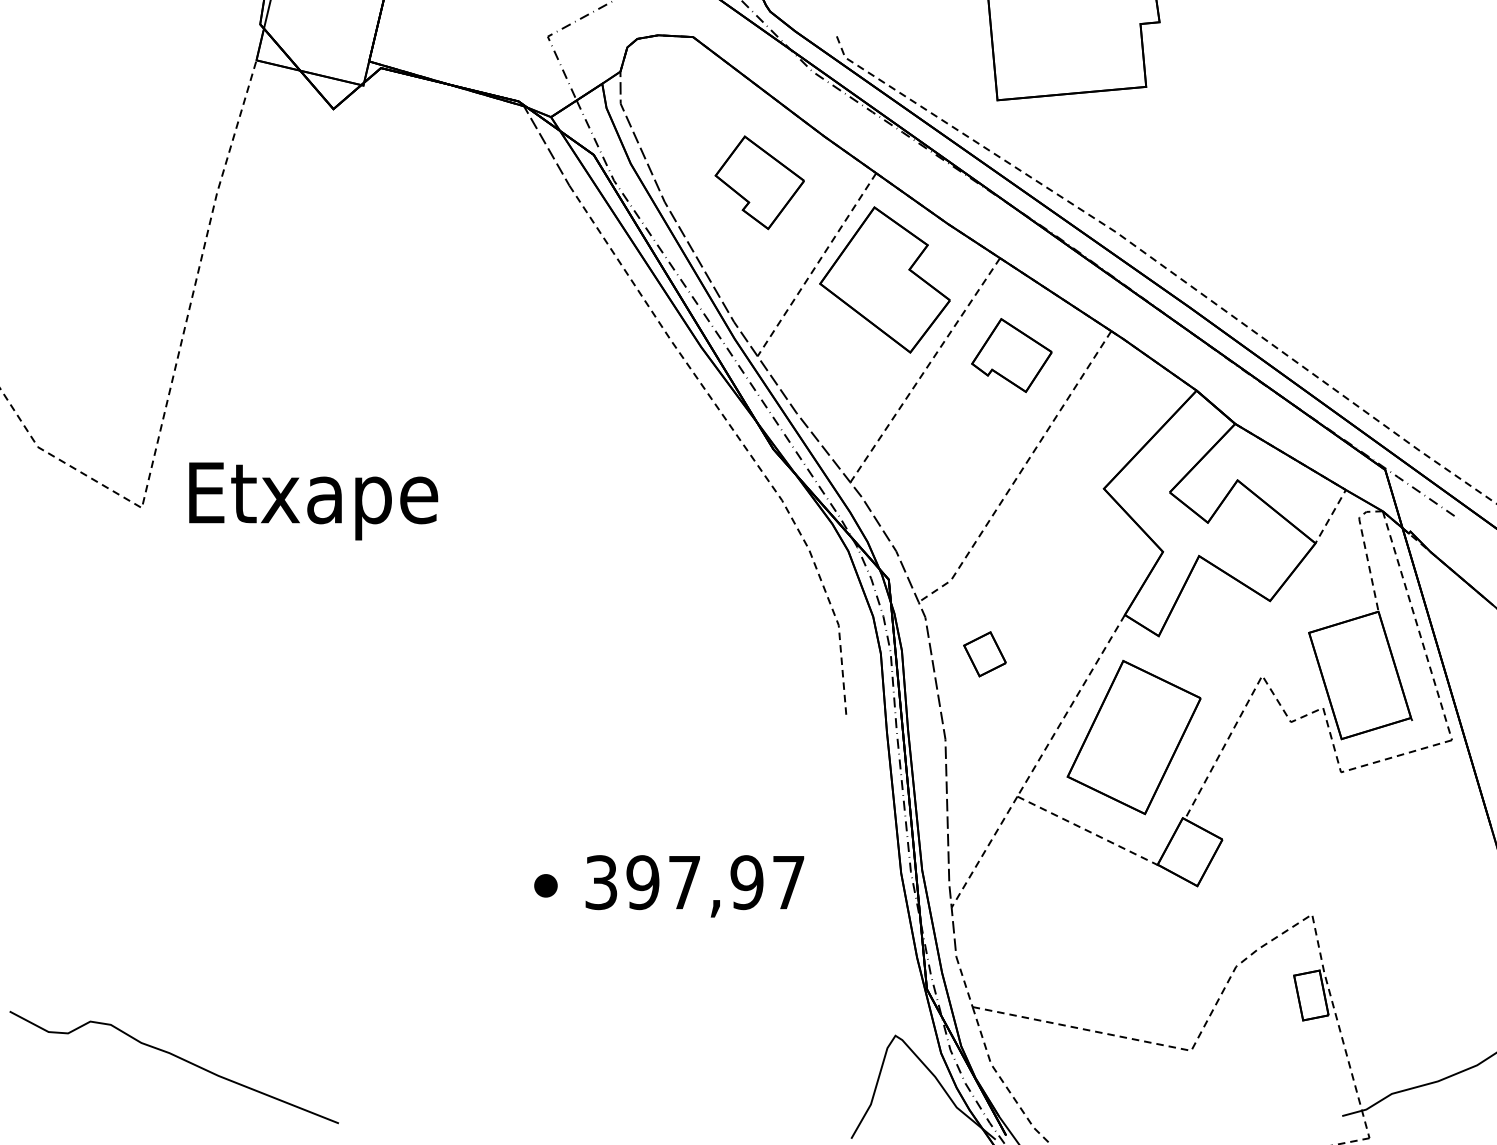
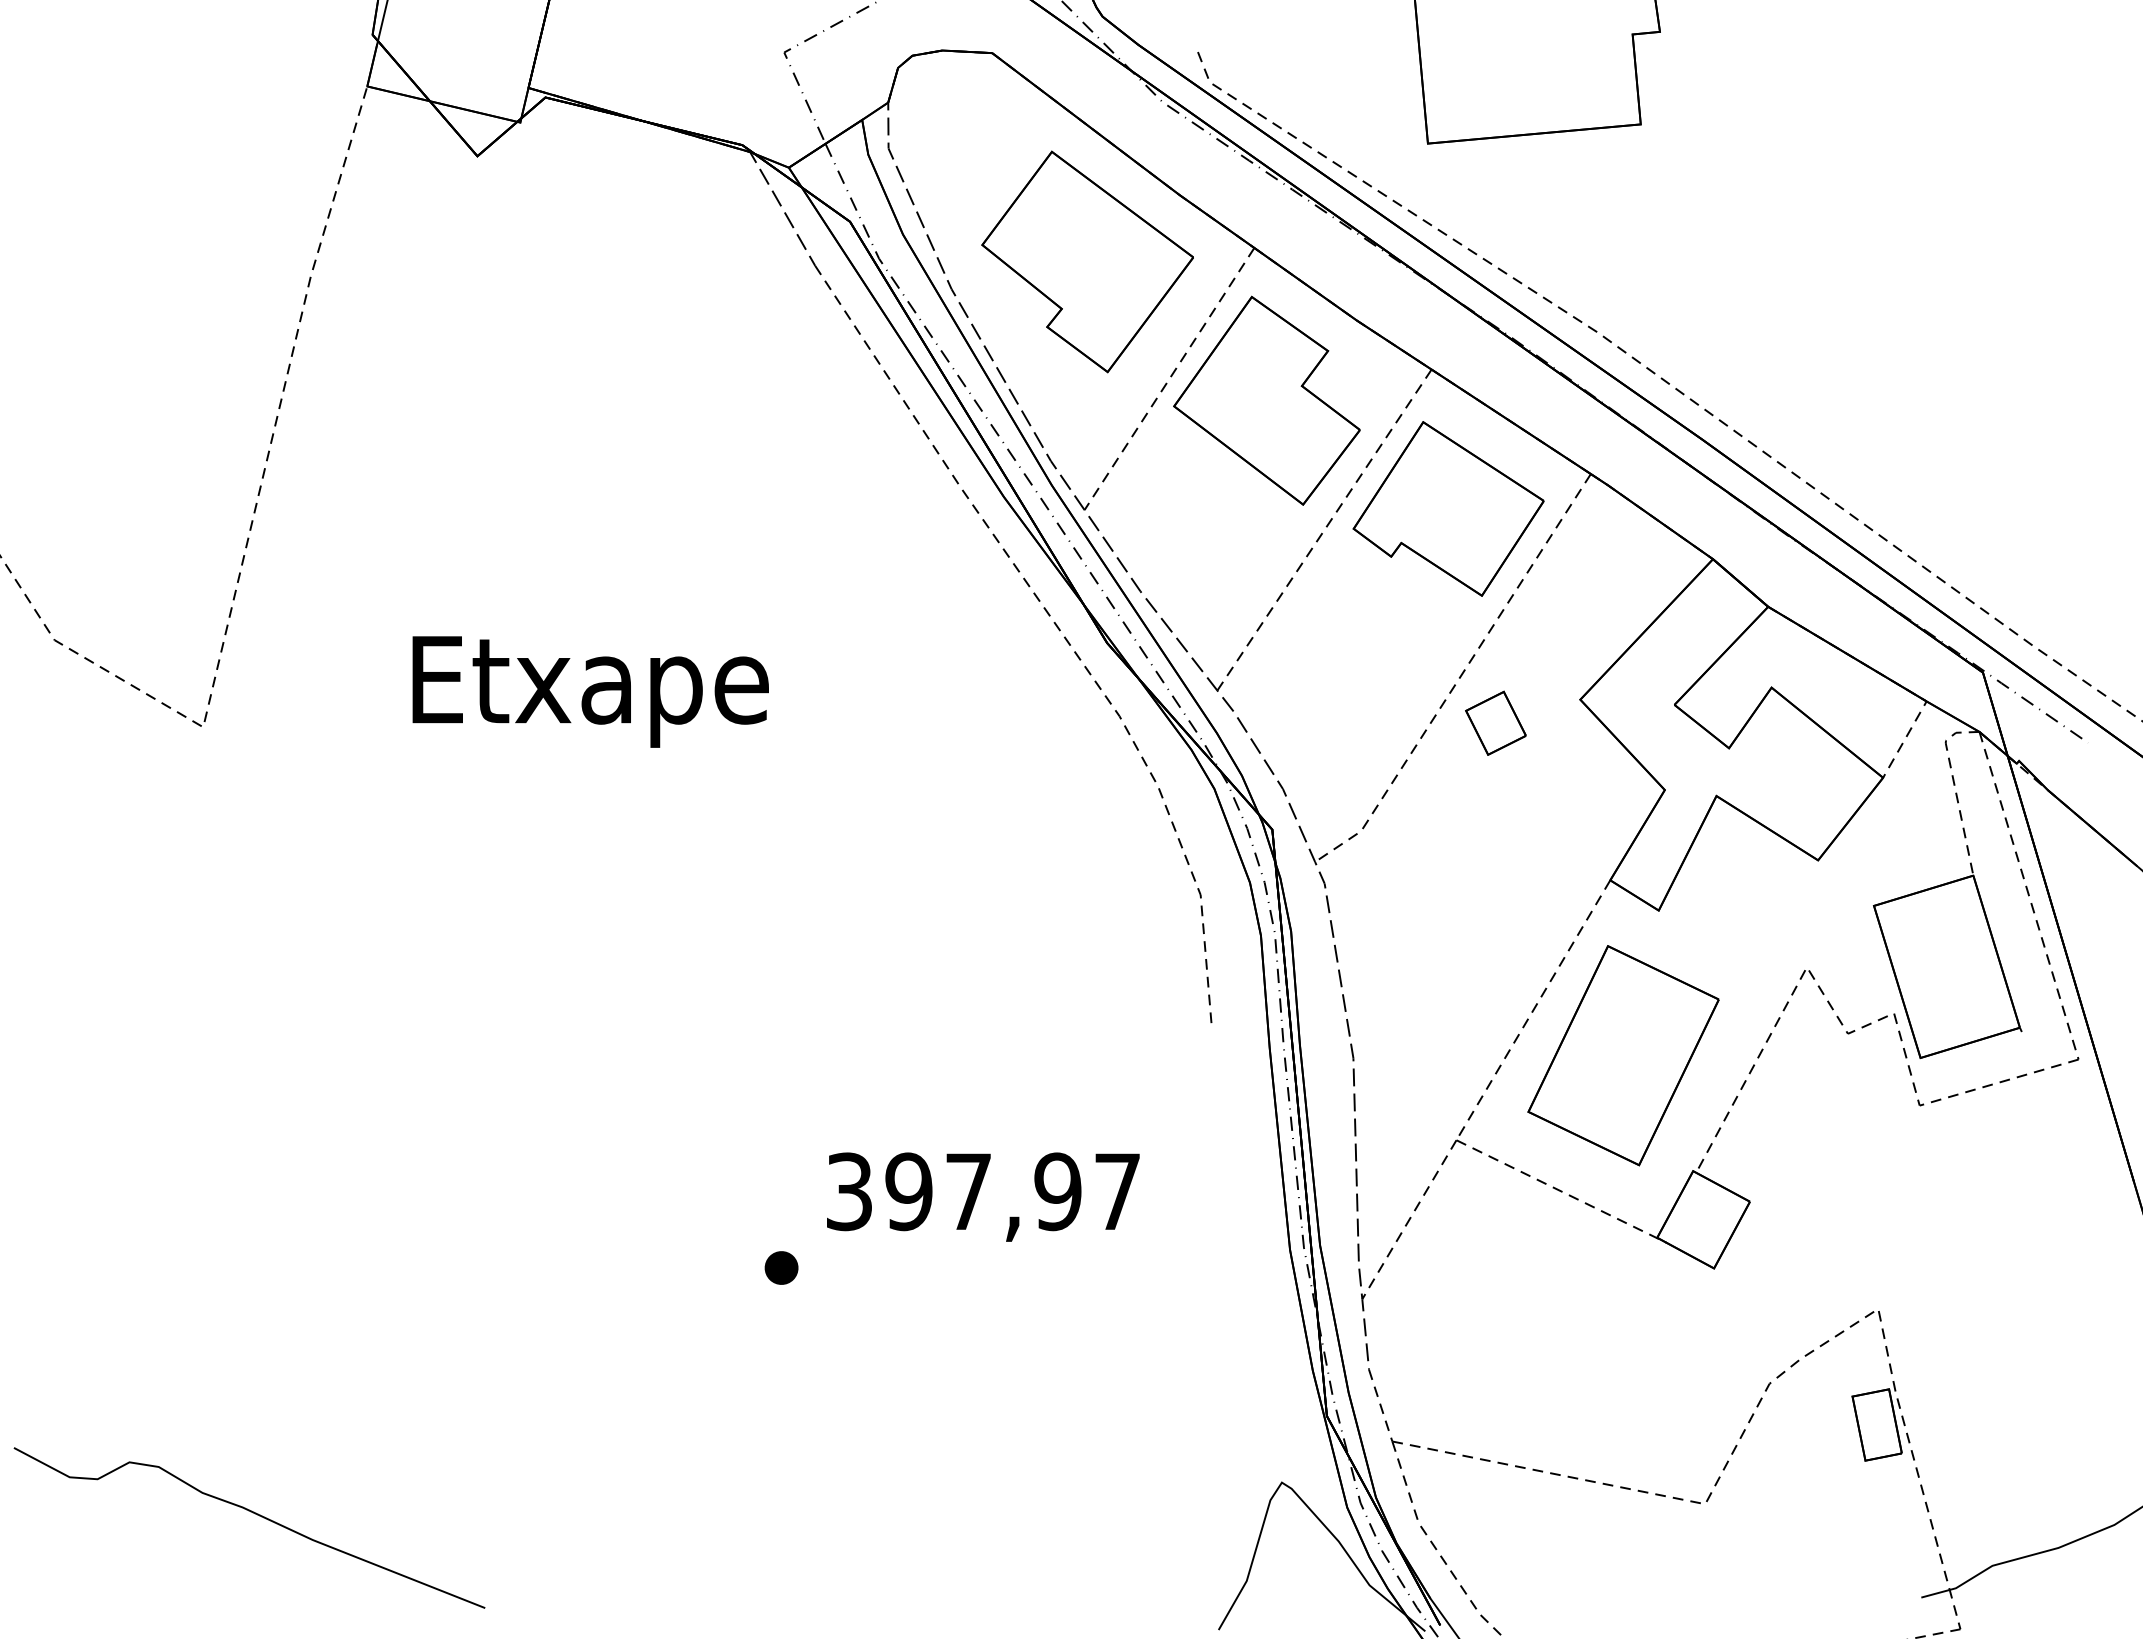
part: (759, 182) -> (1087, 261), size x1.67
part: (1011, 355) -> (1447, 508), size x1.67
text: (313, 501) -> (590, 692), moved
part: (984, 654) -> (1495, 723), moved
text: (694, 886) -> (982, 1197), moved

